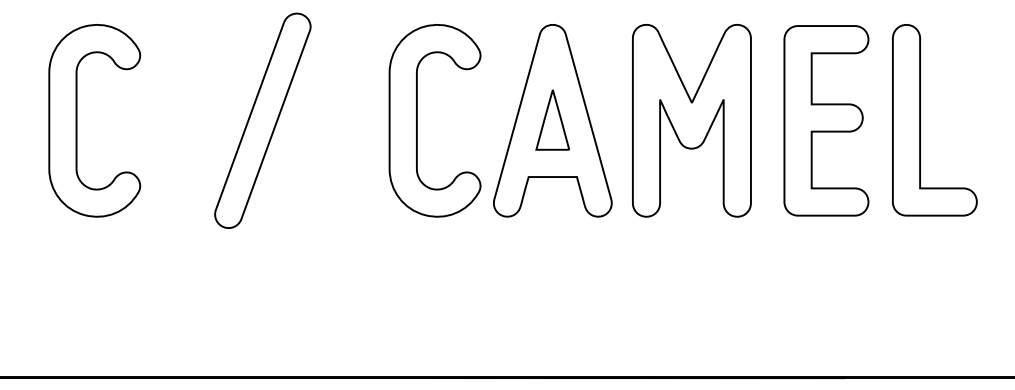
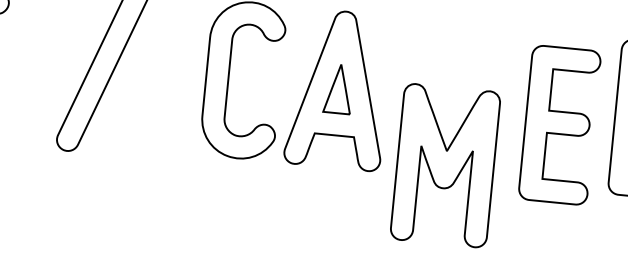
part: (691, 120) -> (445, 165), moved
part: (826, 120) -> (559, 124), moved

